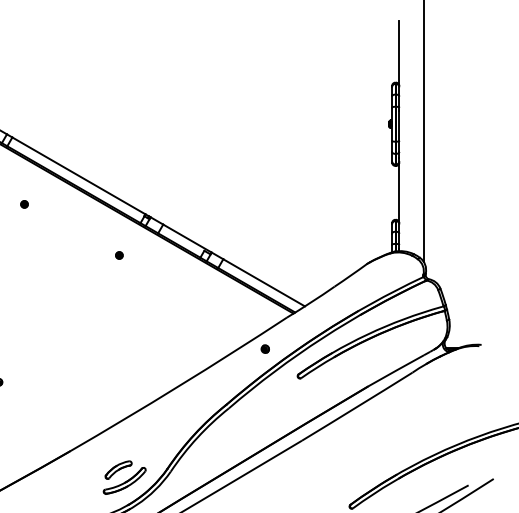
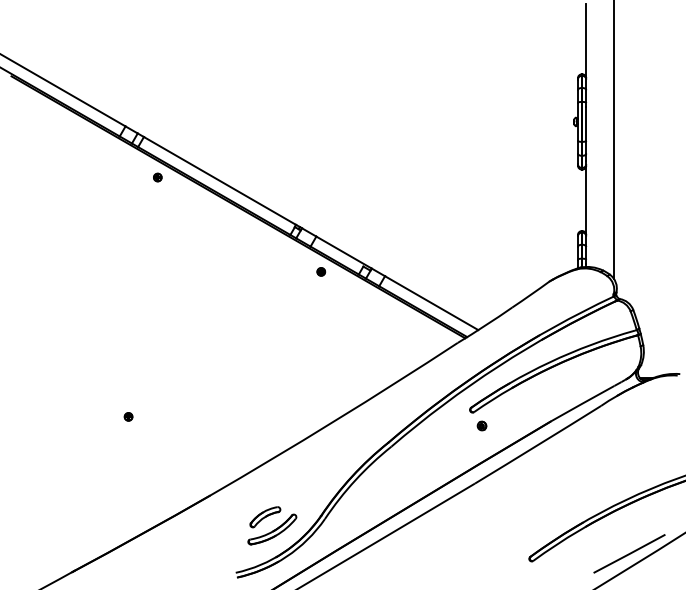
part: (24, 204) -> (157, 177), moved
part: (119, 255) -> (321, 271), moved
part: (264, 348) -> (481, 425), moved

